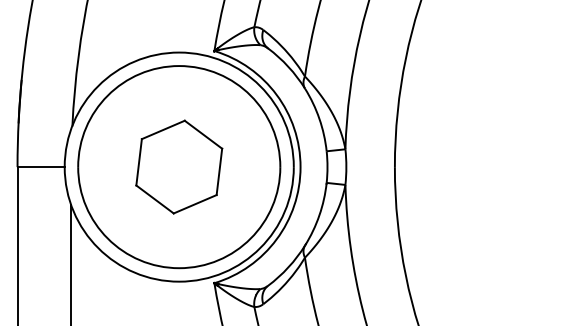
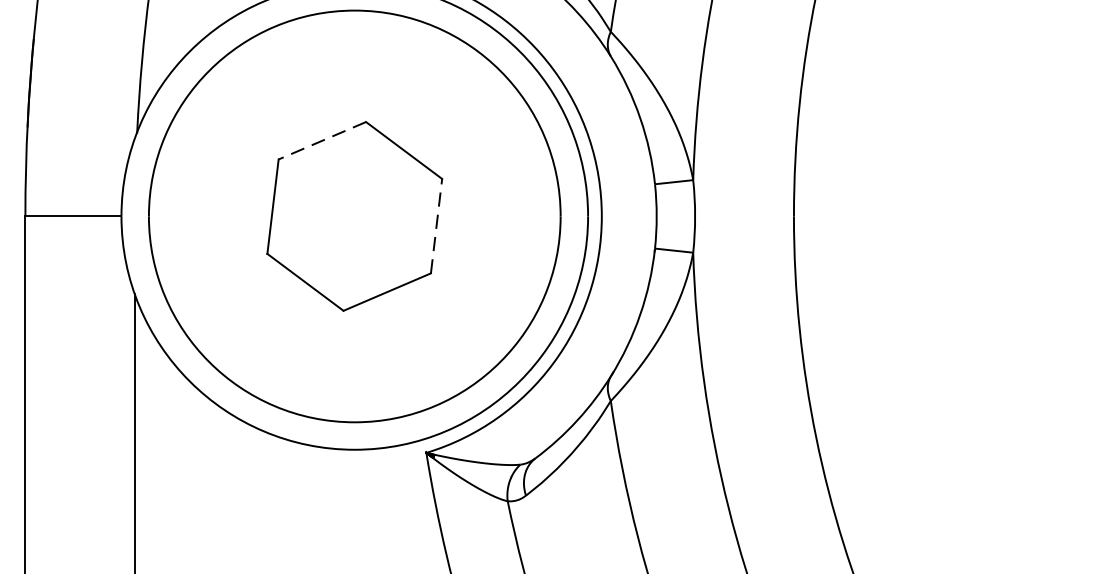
line: (162, 130) -> (320, 141), solid -> dashed
line: (219, 171) -> (436, 225), solid -> dashed

